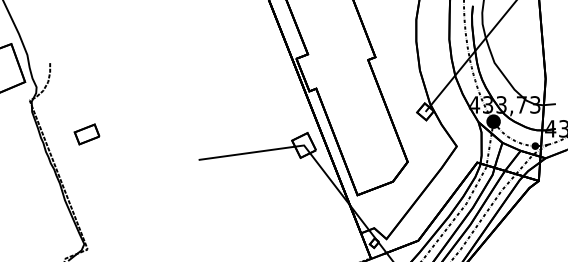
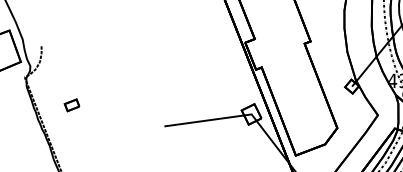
part: (86, 134) -> (71, 105), size x0.71

